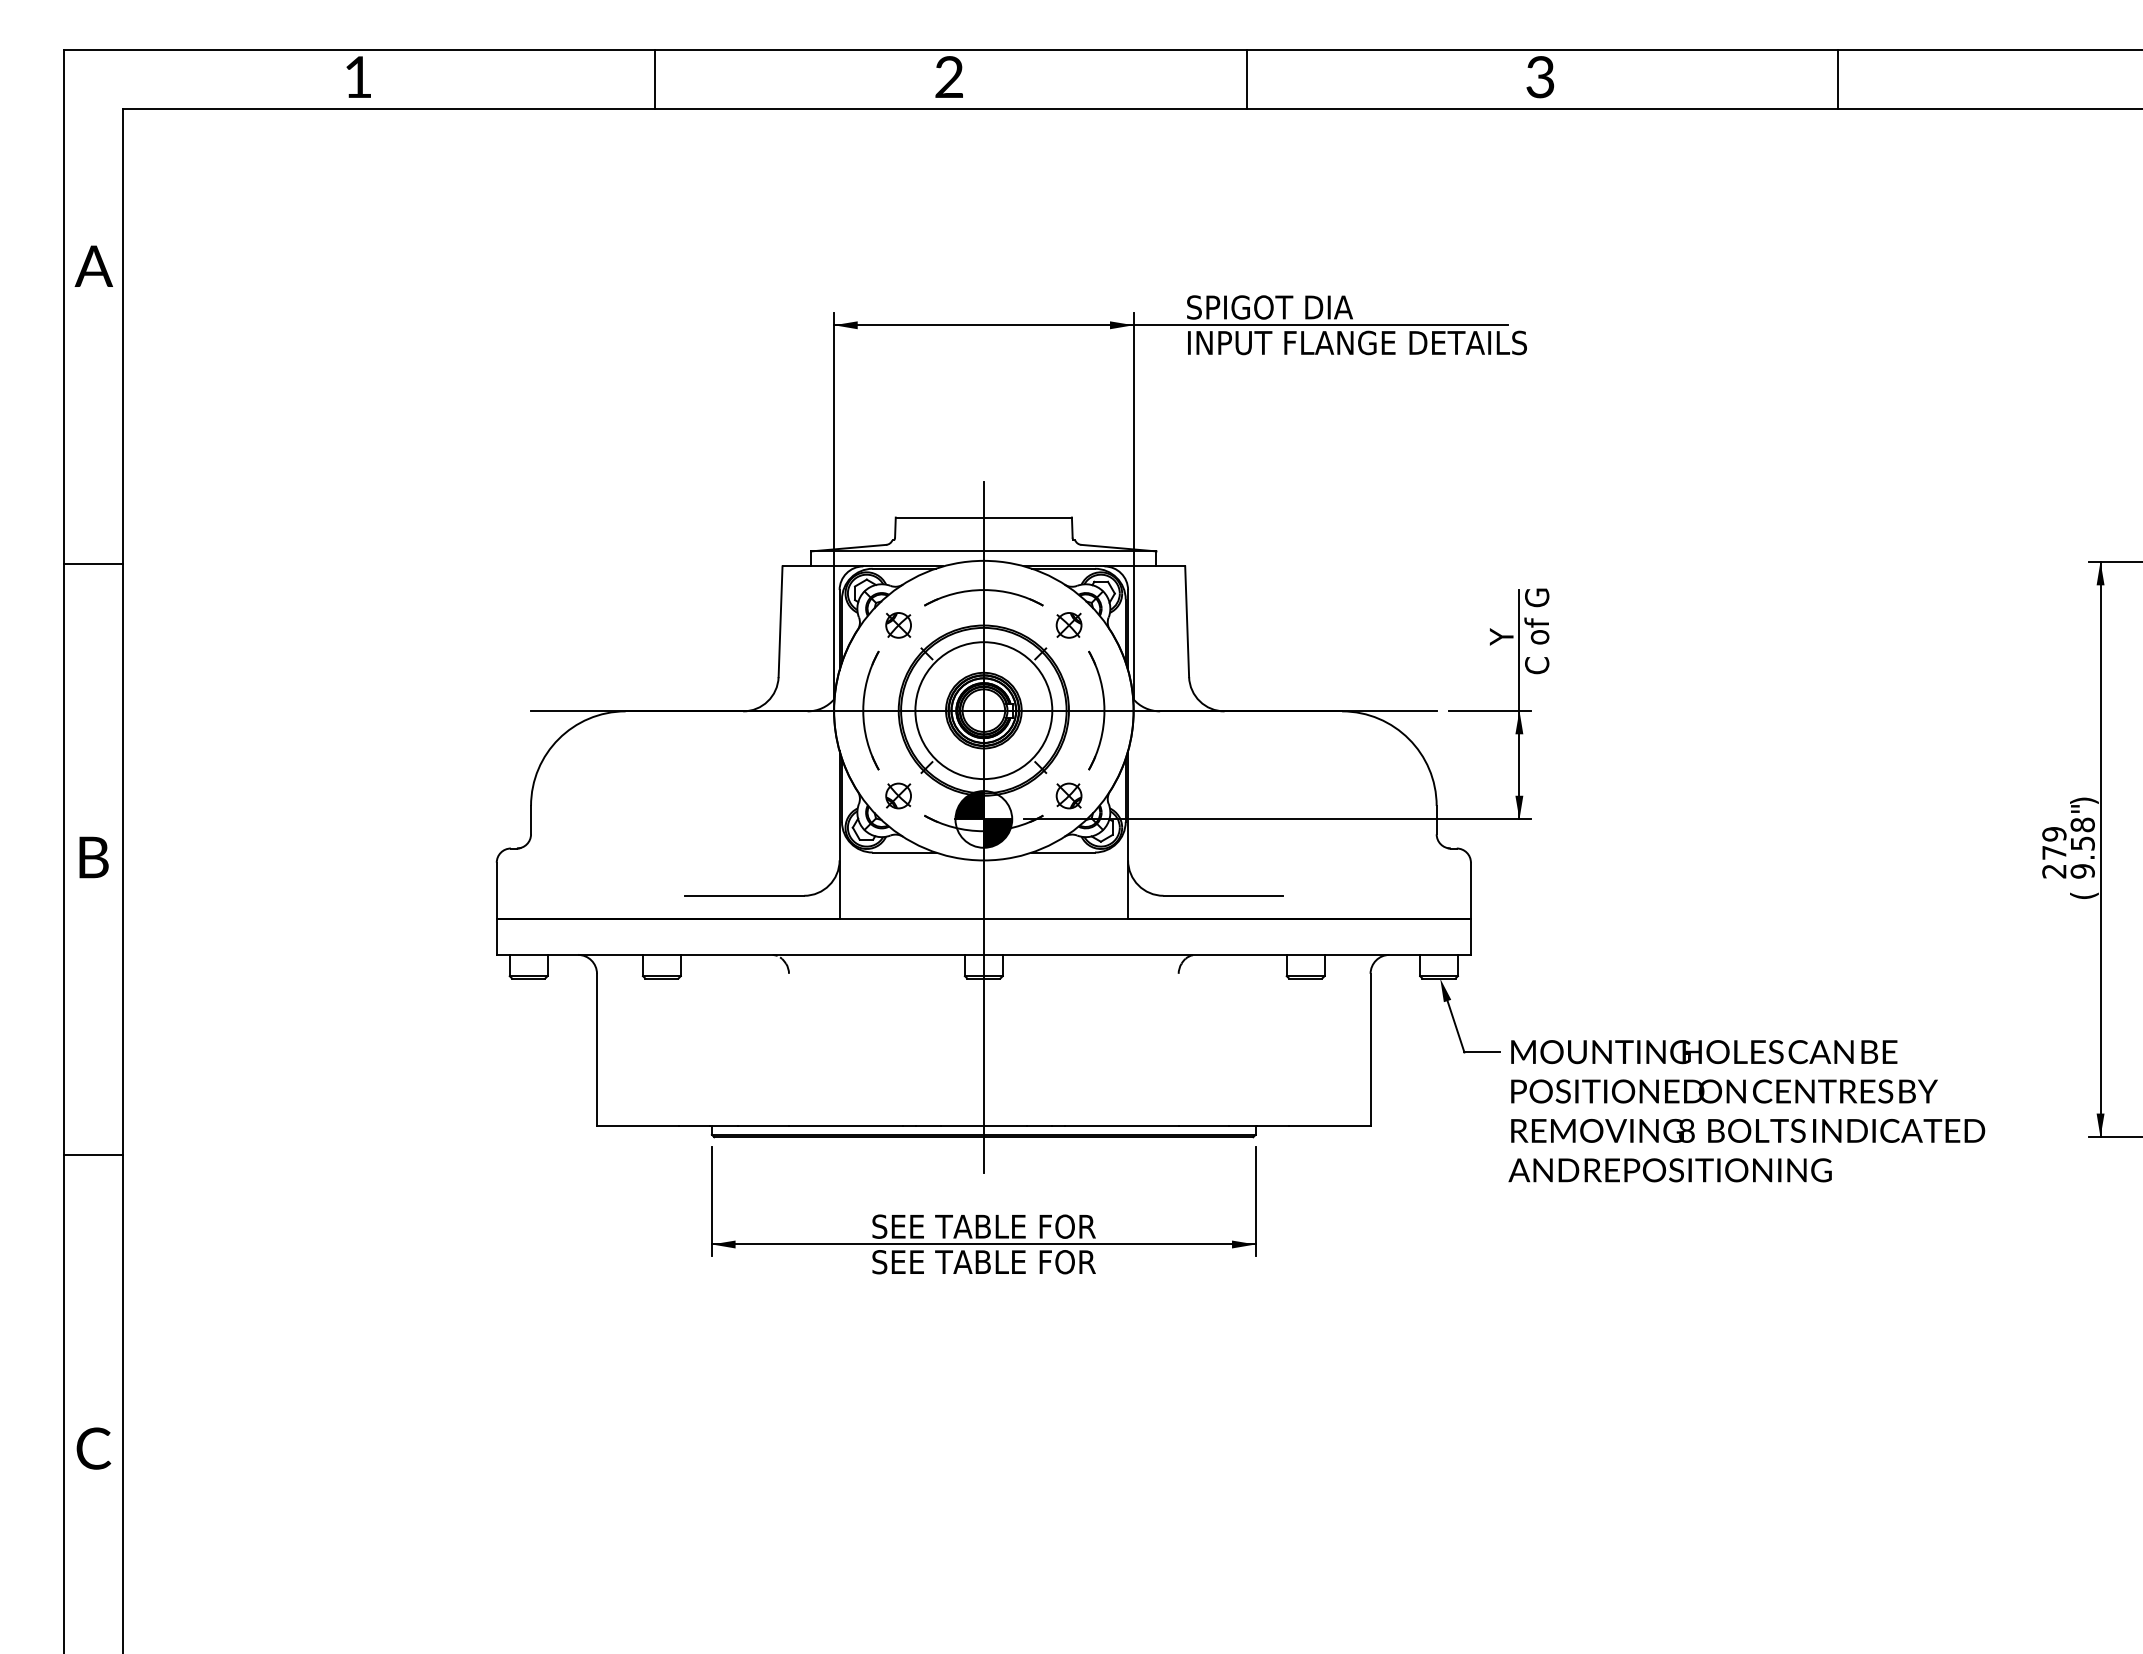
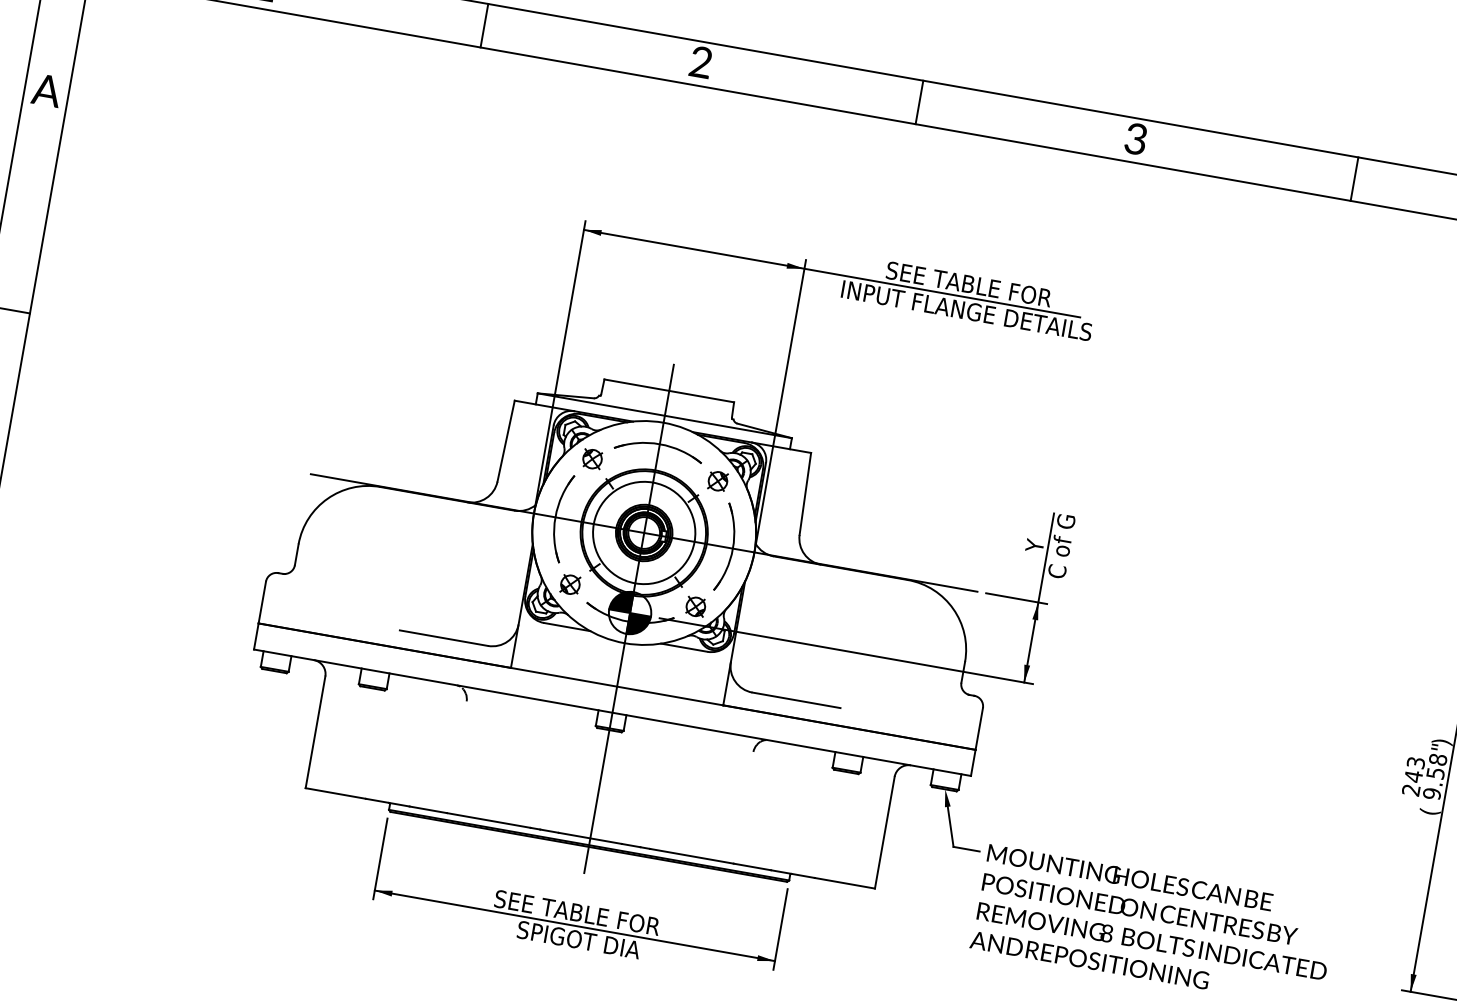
text: (1326, 307) -> (948, 280), SPIGOT DIA -> SEE TABLE FOR
text: (2054, 843) -> (1414, 769), 279 -> 243
text: (983, 1262) -> (572, 939), SEE TABLE FOR -> SPIGOT DIA

